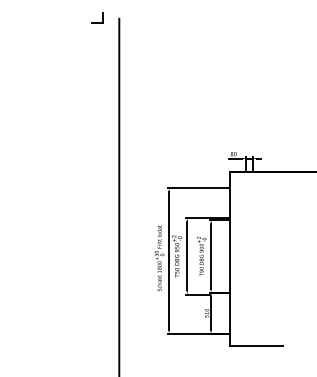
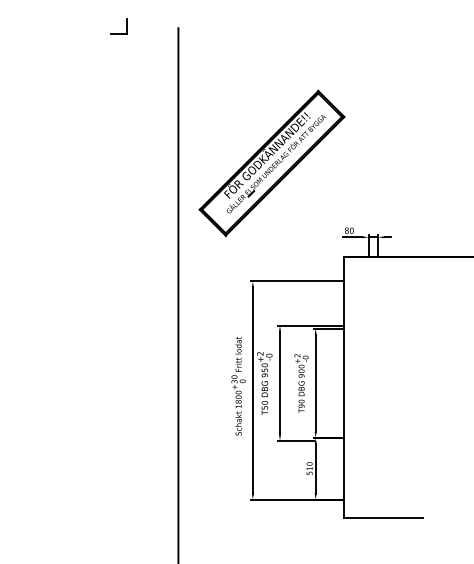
part: (97, 17) -> (118, 26), moved
part: (181, 108) -> (271, 162), added

